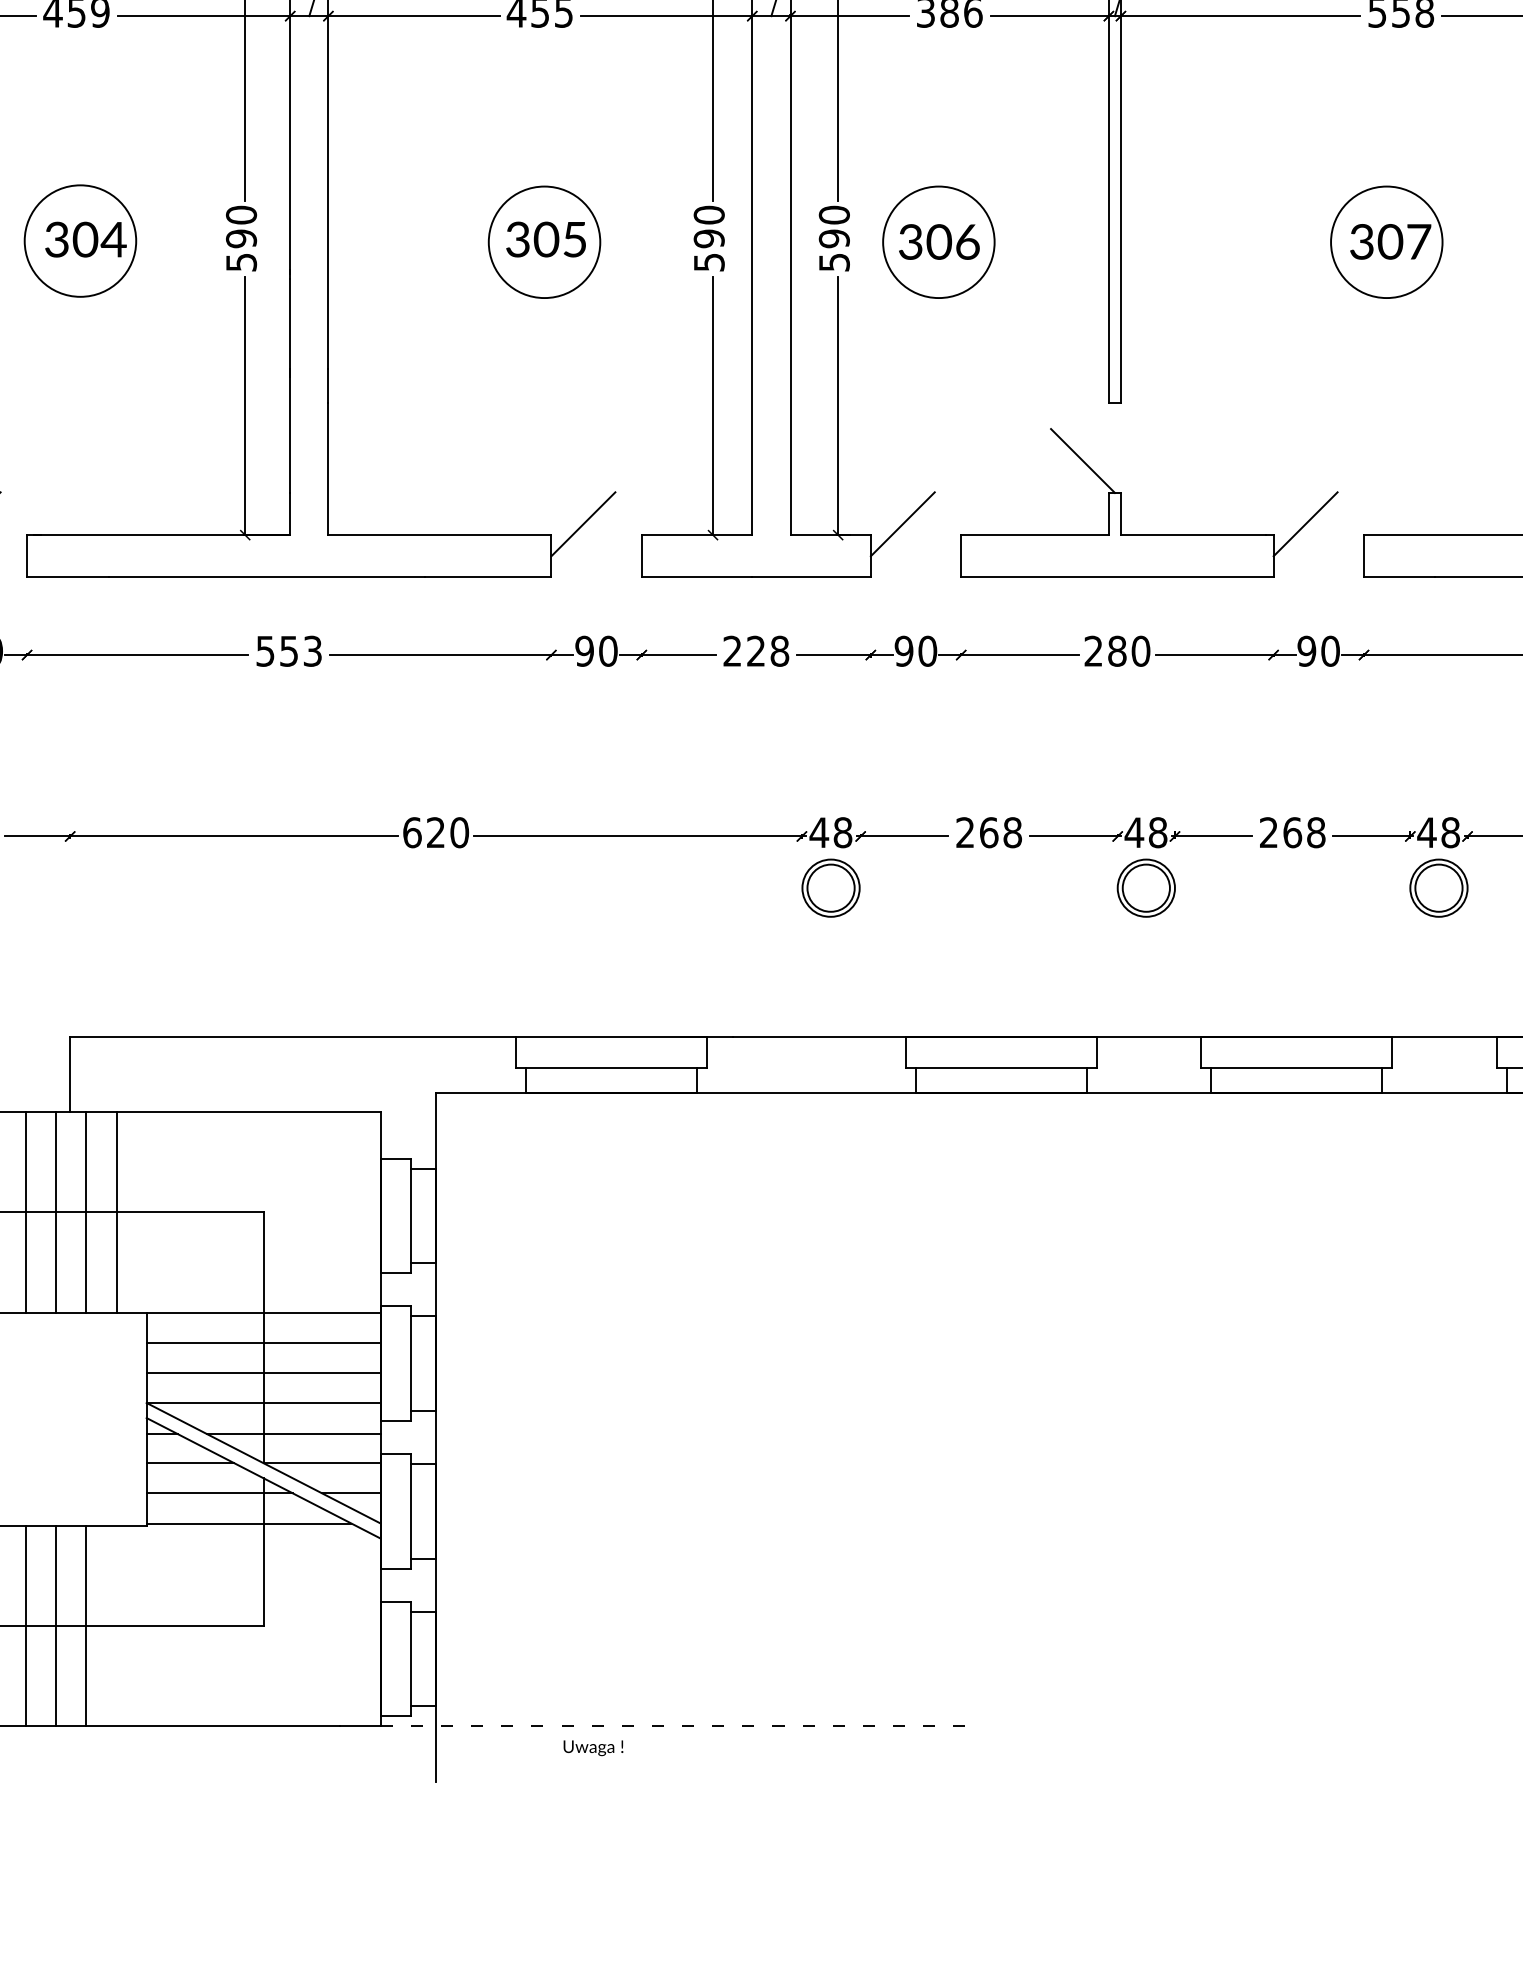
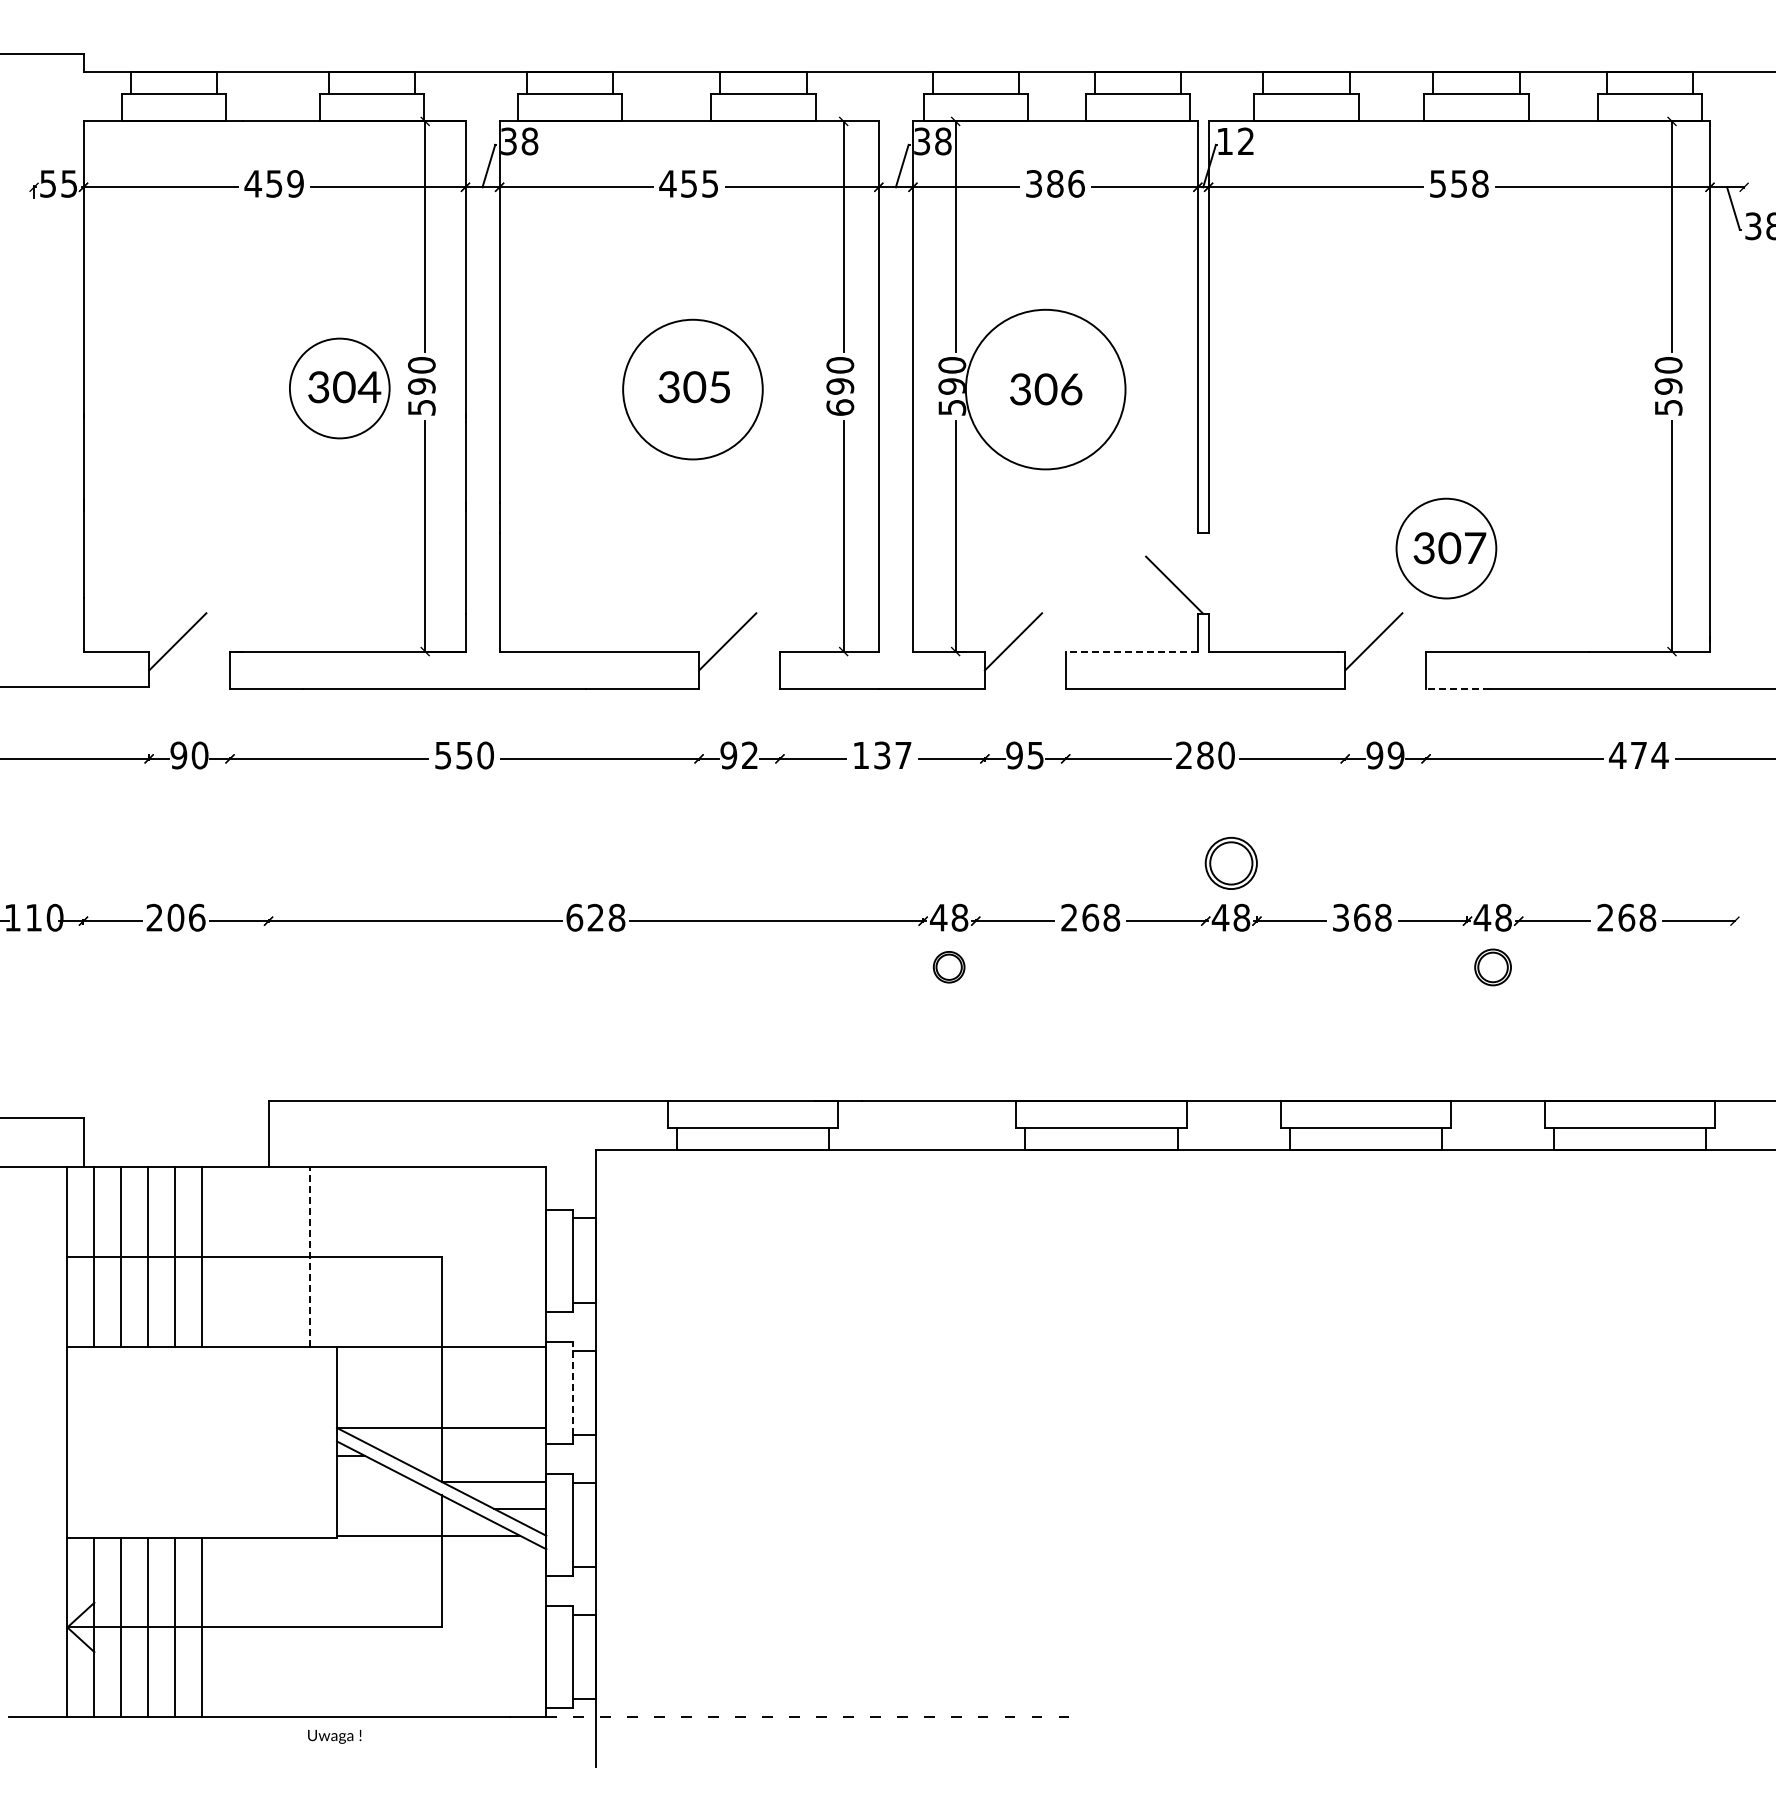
part: (80, 241) -> (339, 388), moved
circle: (544, 242) -> (692, 389), size x1.4
circle: (938, 242) -> (1045, 389), size x1.6
part: (1386, 242) -> (1446, 548), moved
text: (709, 262) -> (840, 407), 590 -> 690
line: (1034, 535) -> (1131, 651), solid -> dashed
line: (1400, 577) -> (1458, 689), solid -> dashed
text: (312, 651) -> (485, 755), 553 -> 550
text: (607, 651) -> (749, 755), 90 -> 92
text: (756, 651) -> (882, 755), 228 -> 137
text: (927, 651) -> (1035, 755), 90 -> 95
text: (1329, 651) -> (1395, 755), 90 -> 99
text: (459, 832) -> (616, 917), 620 -> 628
text: (1268, 832) -> (1340, 917), 268 -> 368
part: (830, 887) -> (948, 966), size x0.6
part: (1145, 887) -> (1230, 862), moved
part: (1438, 888) -> (1492, 967), size x0.7
line: (26, 1212) -> (229, 1257), removed
line: (56, 1212) -> (256, 1257), removed
line: (86, 1212) -> (283, 1257), removed
line: (117, 1212) -> (310, 1257), solid -> dashed
line: (263, 1343) -> (441, 1374), removed
line: (411, 1358) -> (573, 1388), solid -> dashed
line: (263, 1373) -> (441, 1401), removed
line: (293, 1433) -> (468, 1455), removed
line: (190, 1462) -> (376, 1481), removed
line: (219, 1493) -> (402, 1508), removed
line: (26, 1626) -> (229, 1627), removed
line: (56, 1626) -> (256, 1627), removed
line: (86, 1626) -> (283, 1627), removed
text: (593, 1747) -> (334, 1736), moved

